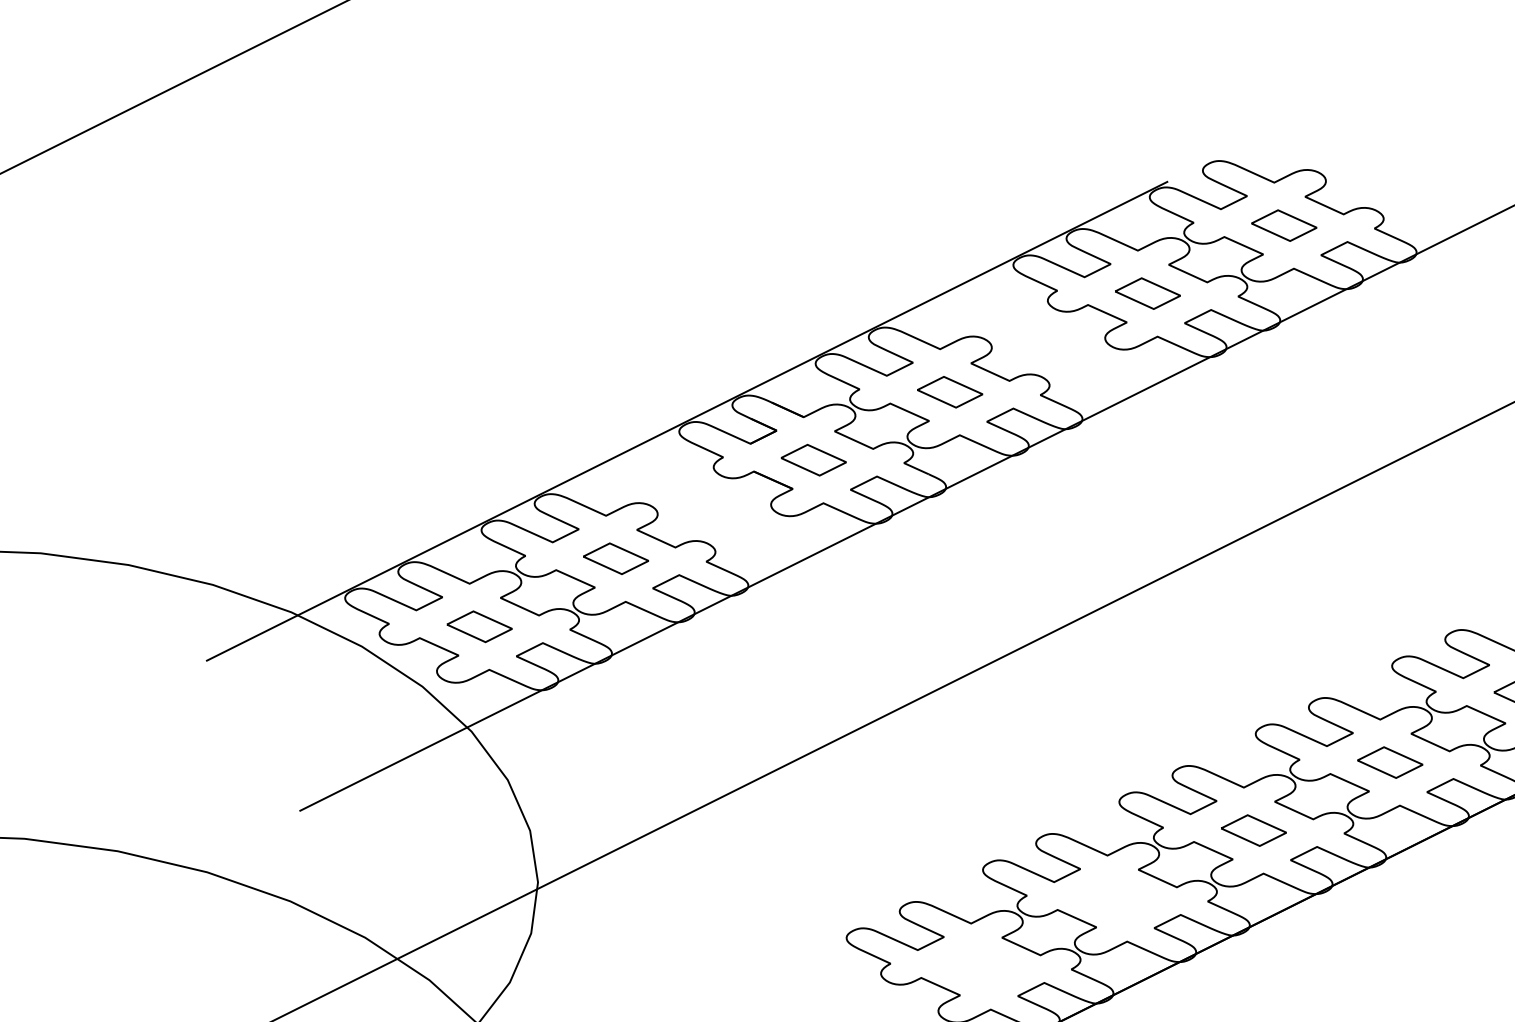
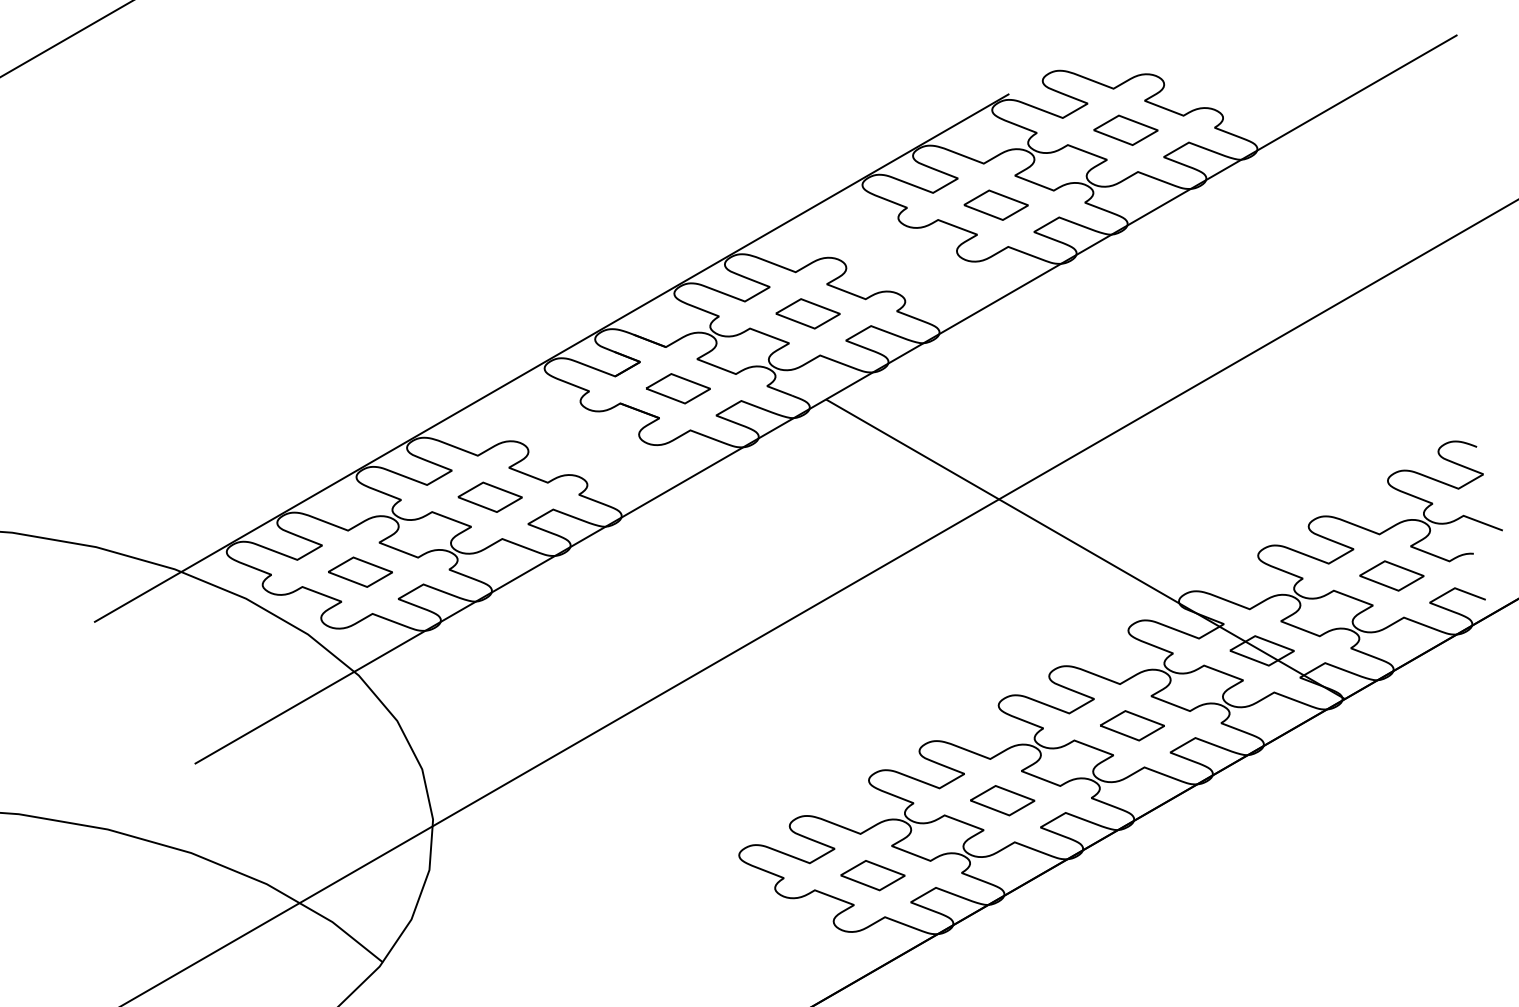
line: (1217, 648) -> (1085, 549), added
curve: (1119, 888) -> (1004, 790), added
curve: (978, 976) -> (870, 885), added

